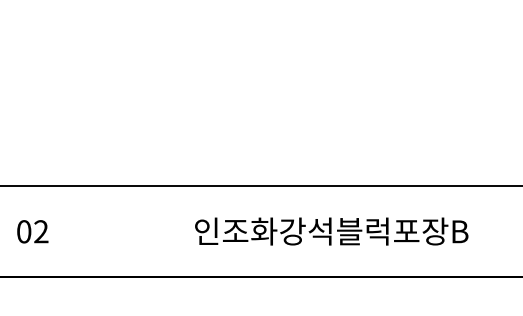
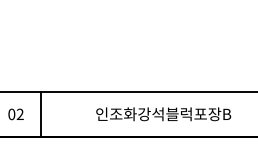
line: (84, 231) -> (41, 114), added

